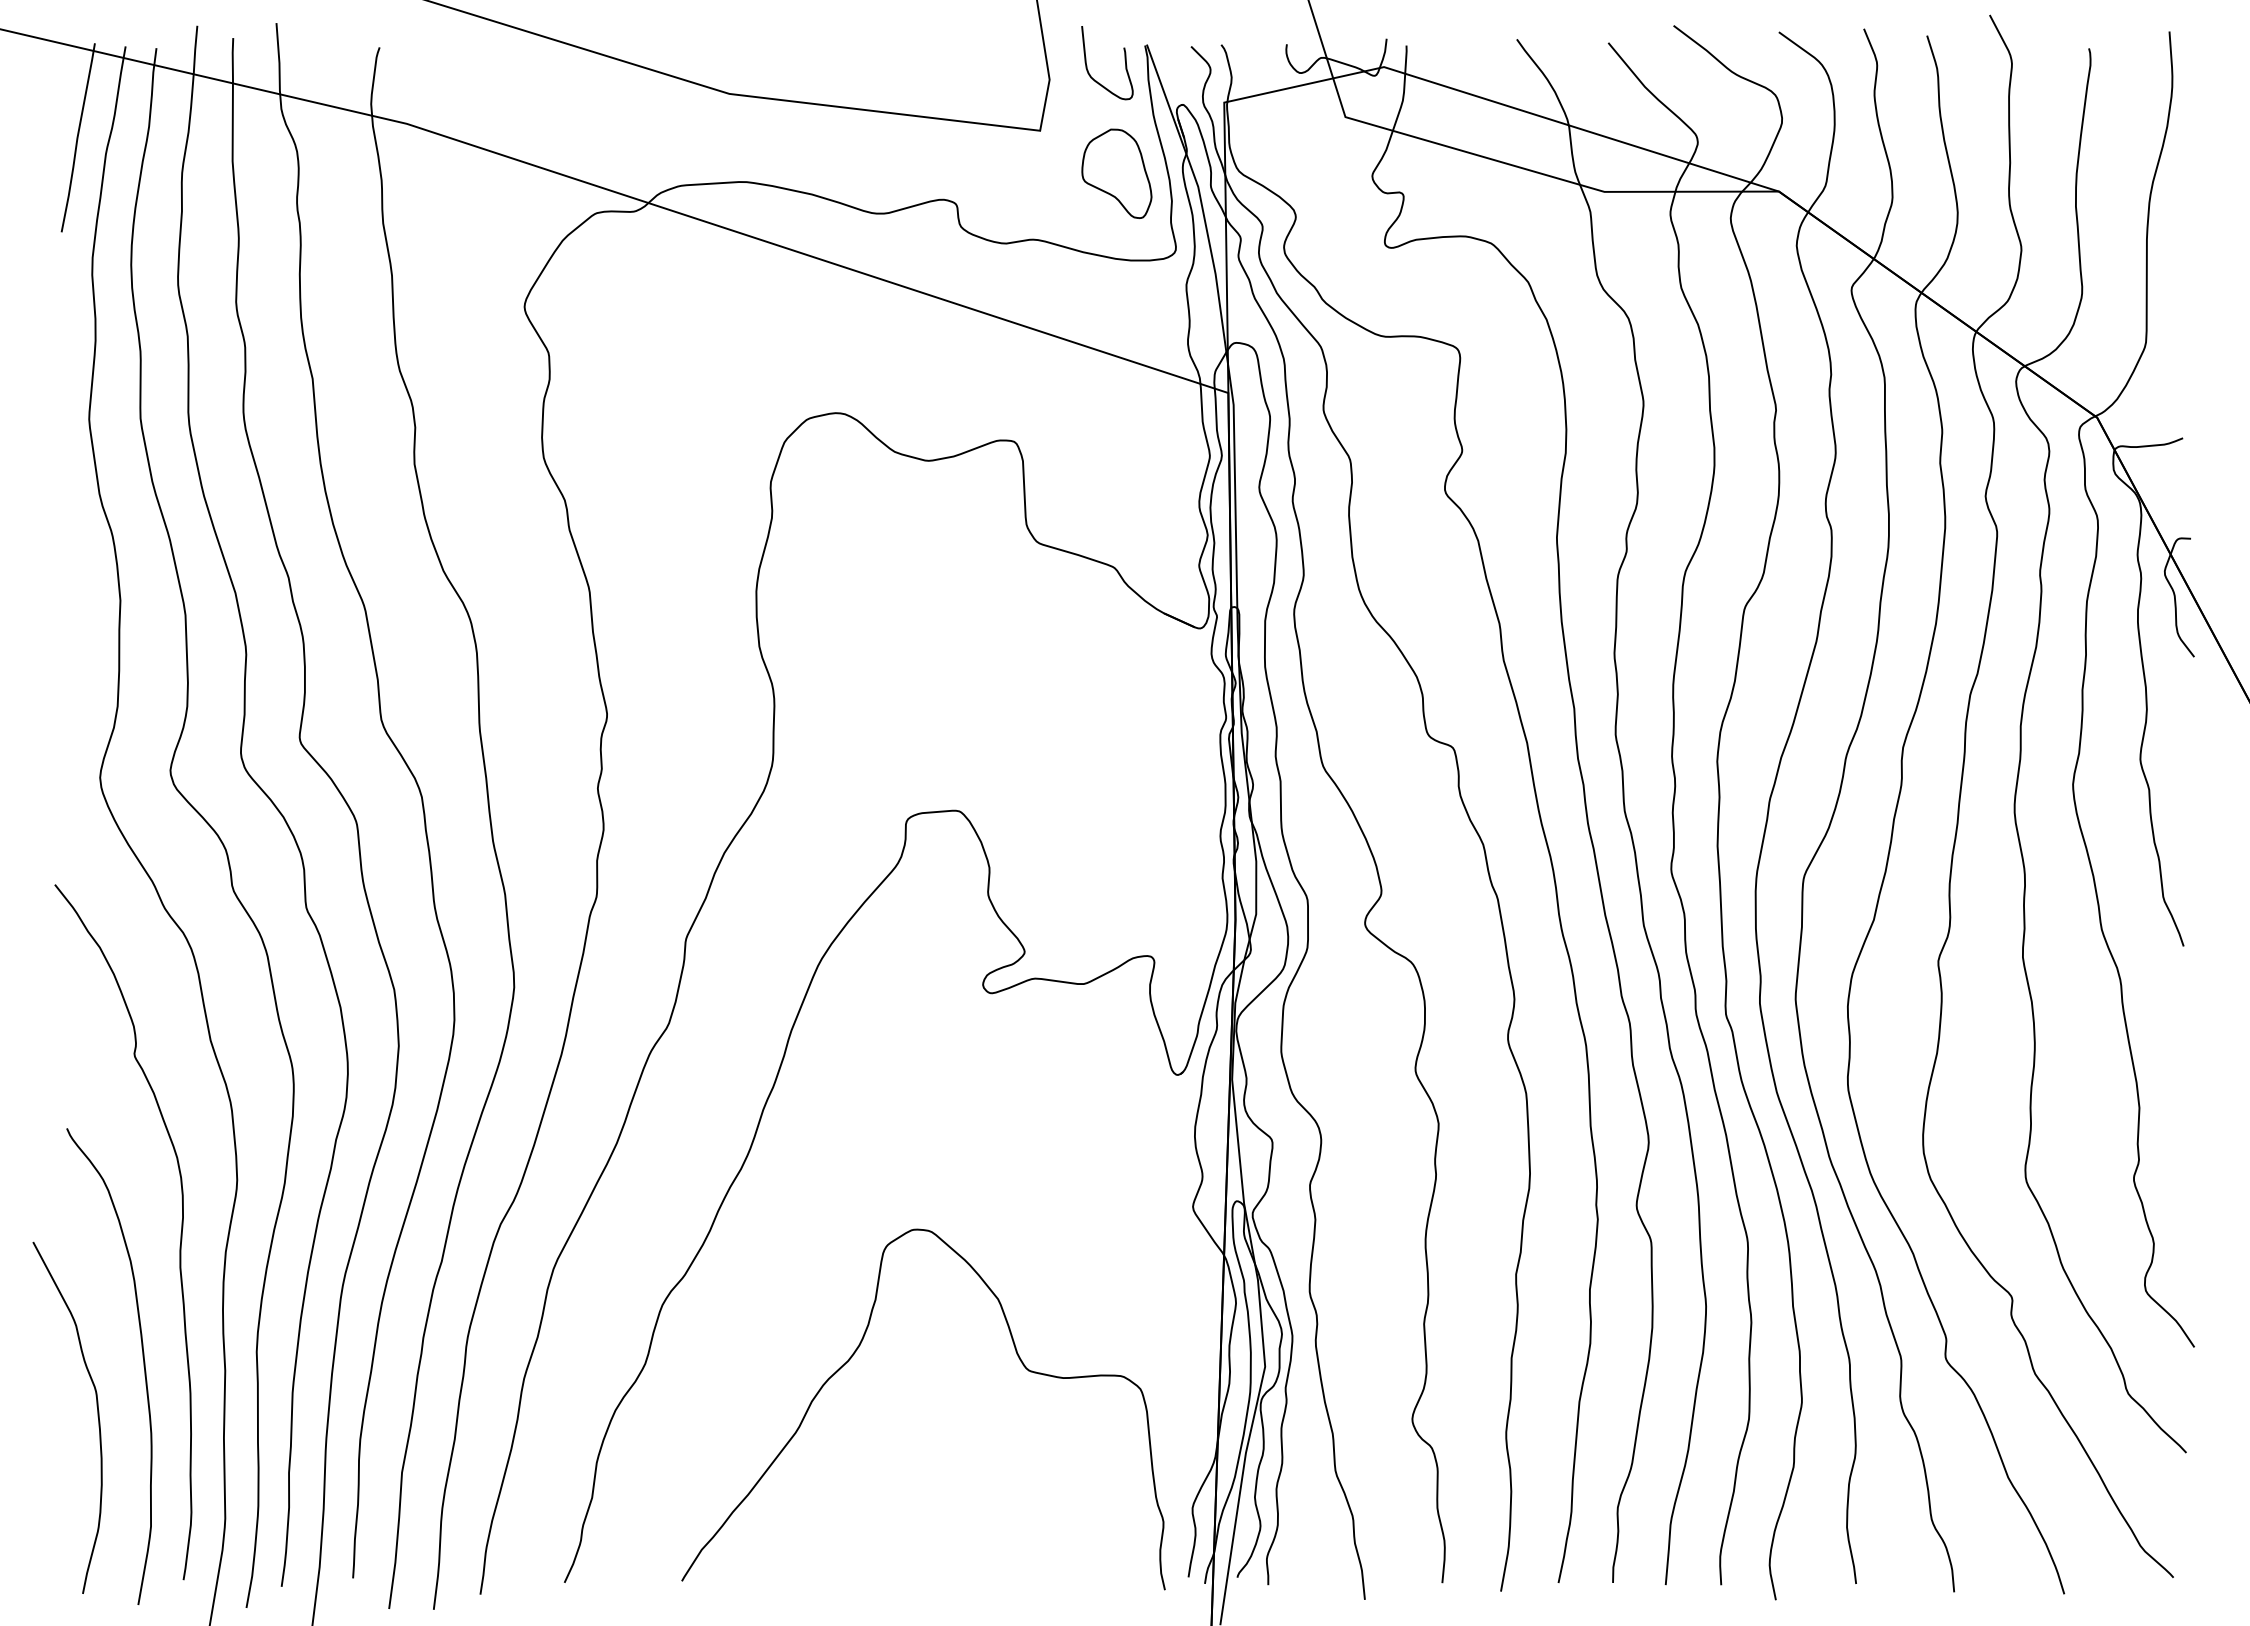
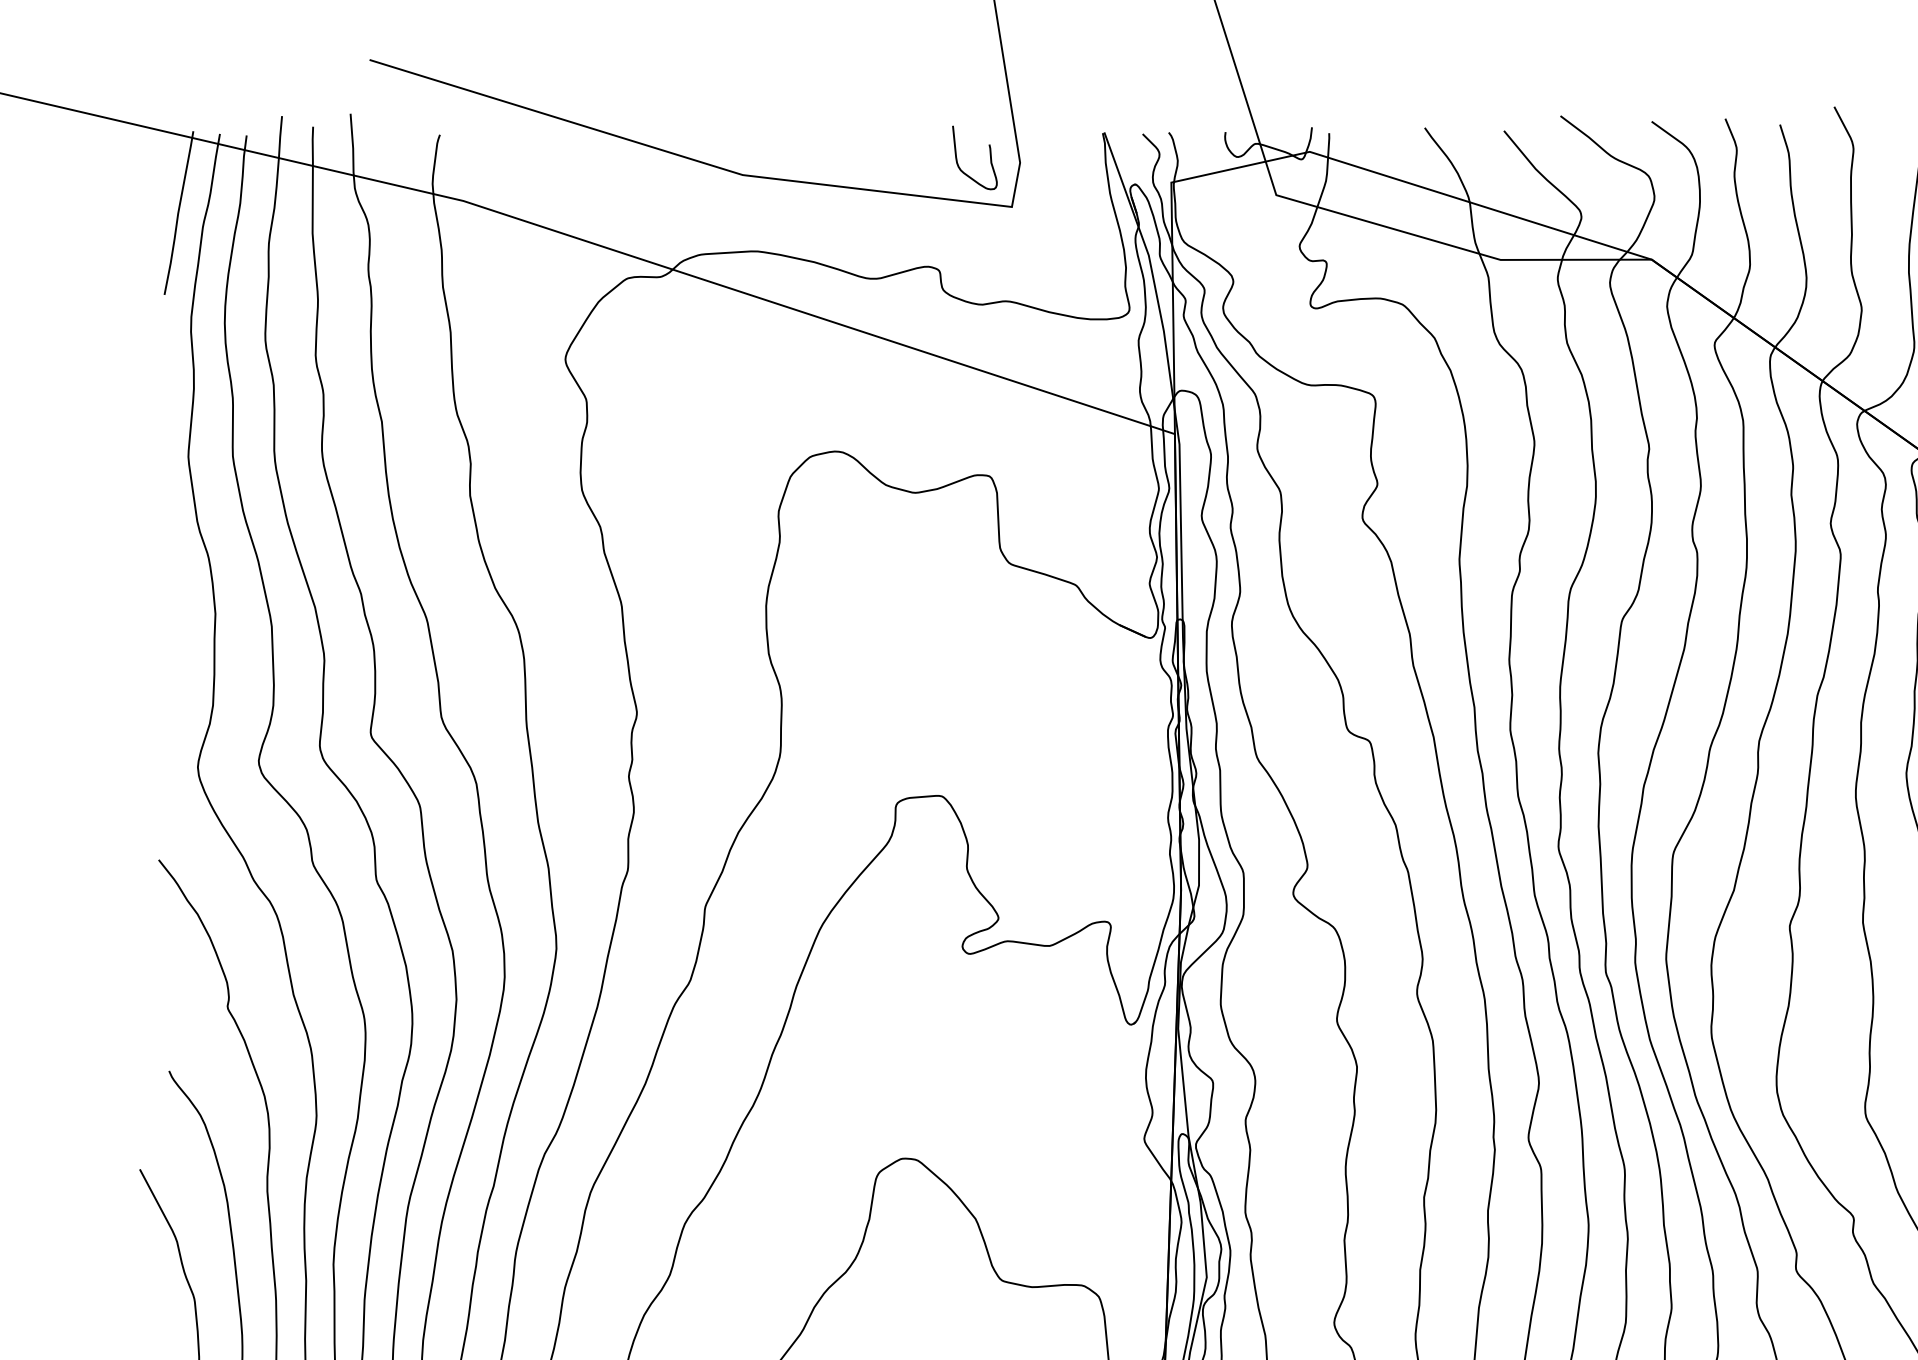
curve: (1124, 60) -> (989, 155), moved
part: (1116, 173) -> (1078, 244), removed

